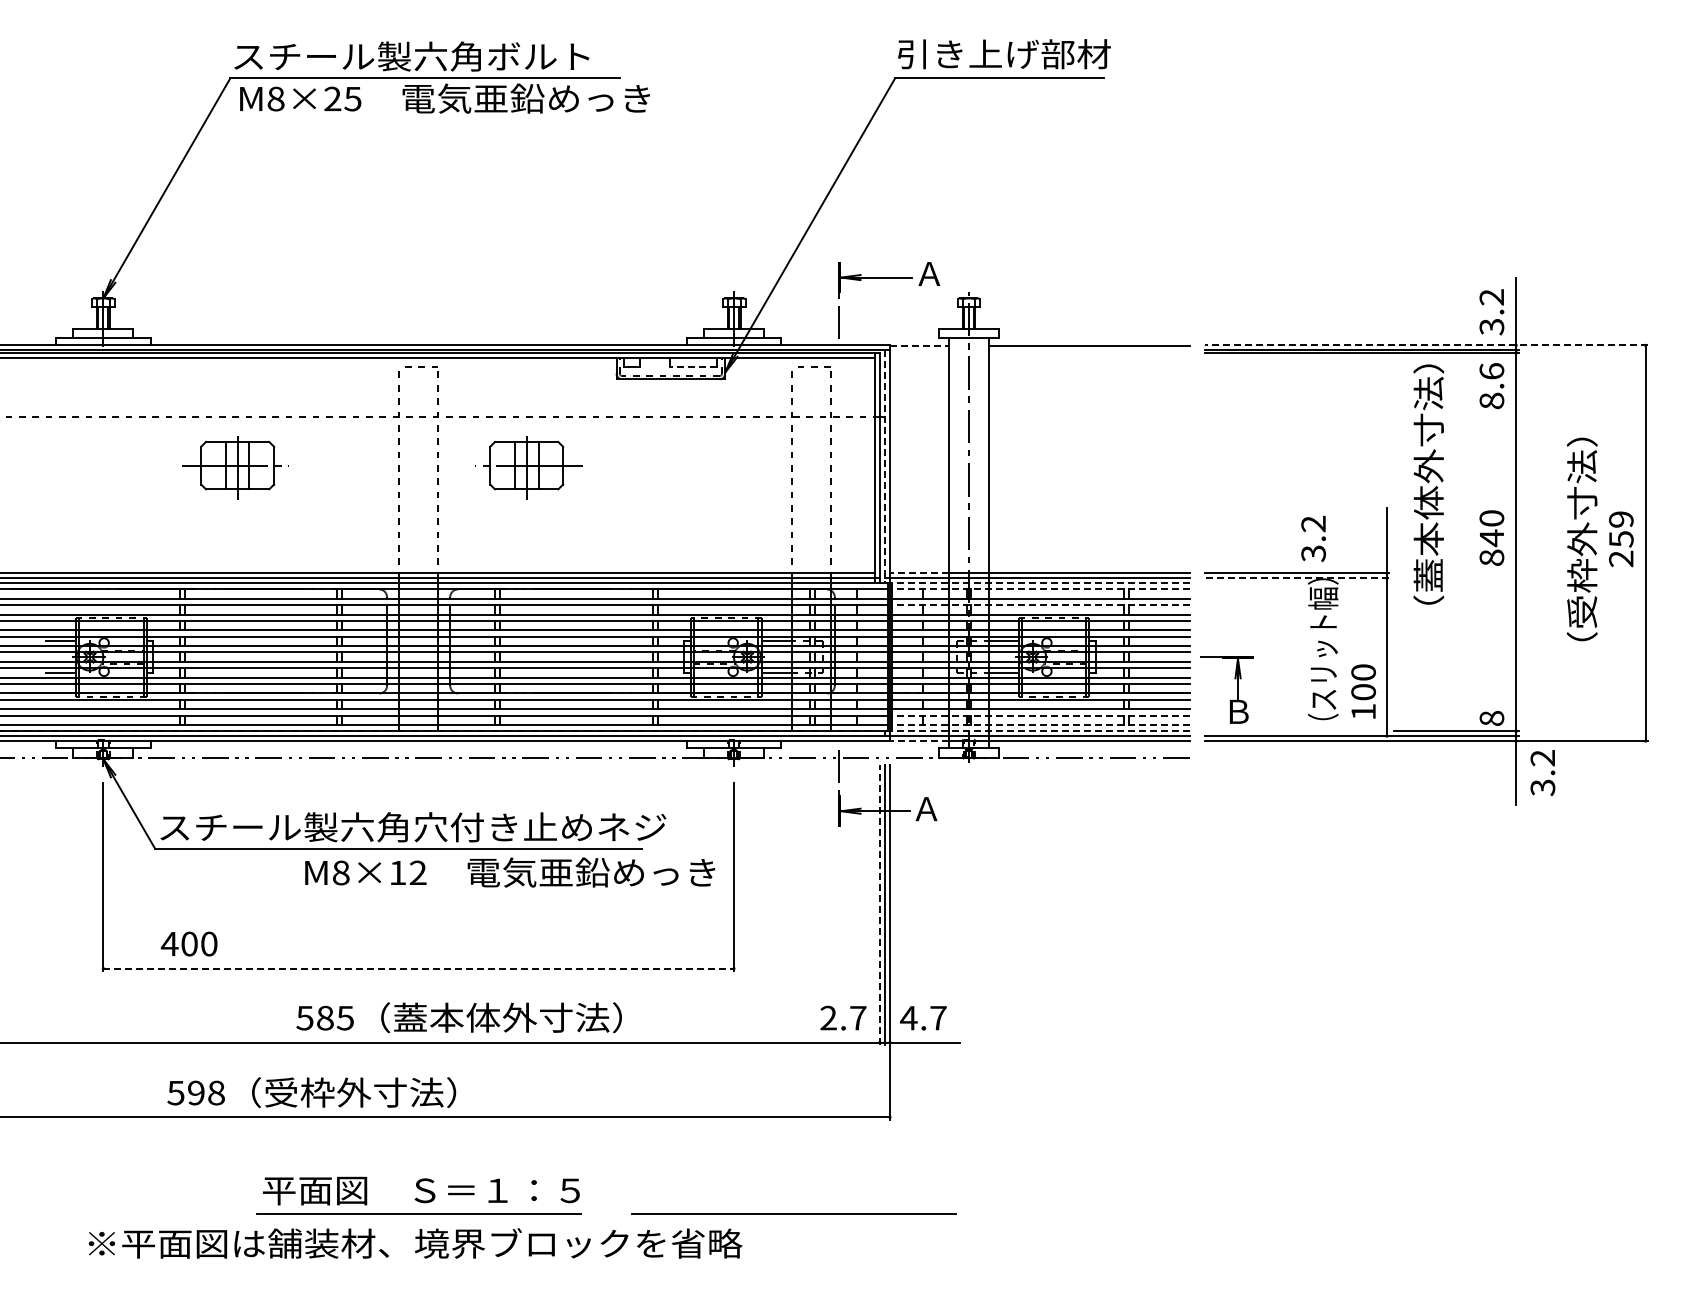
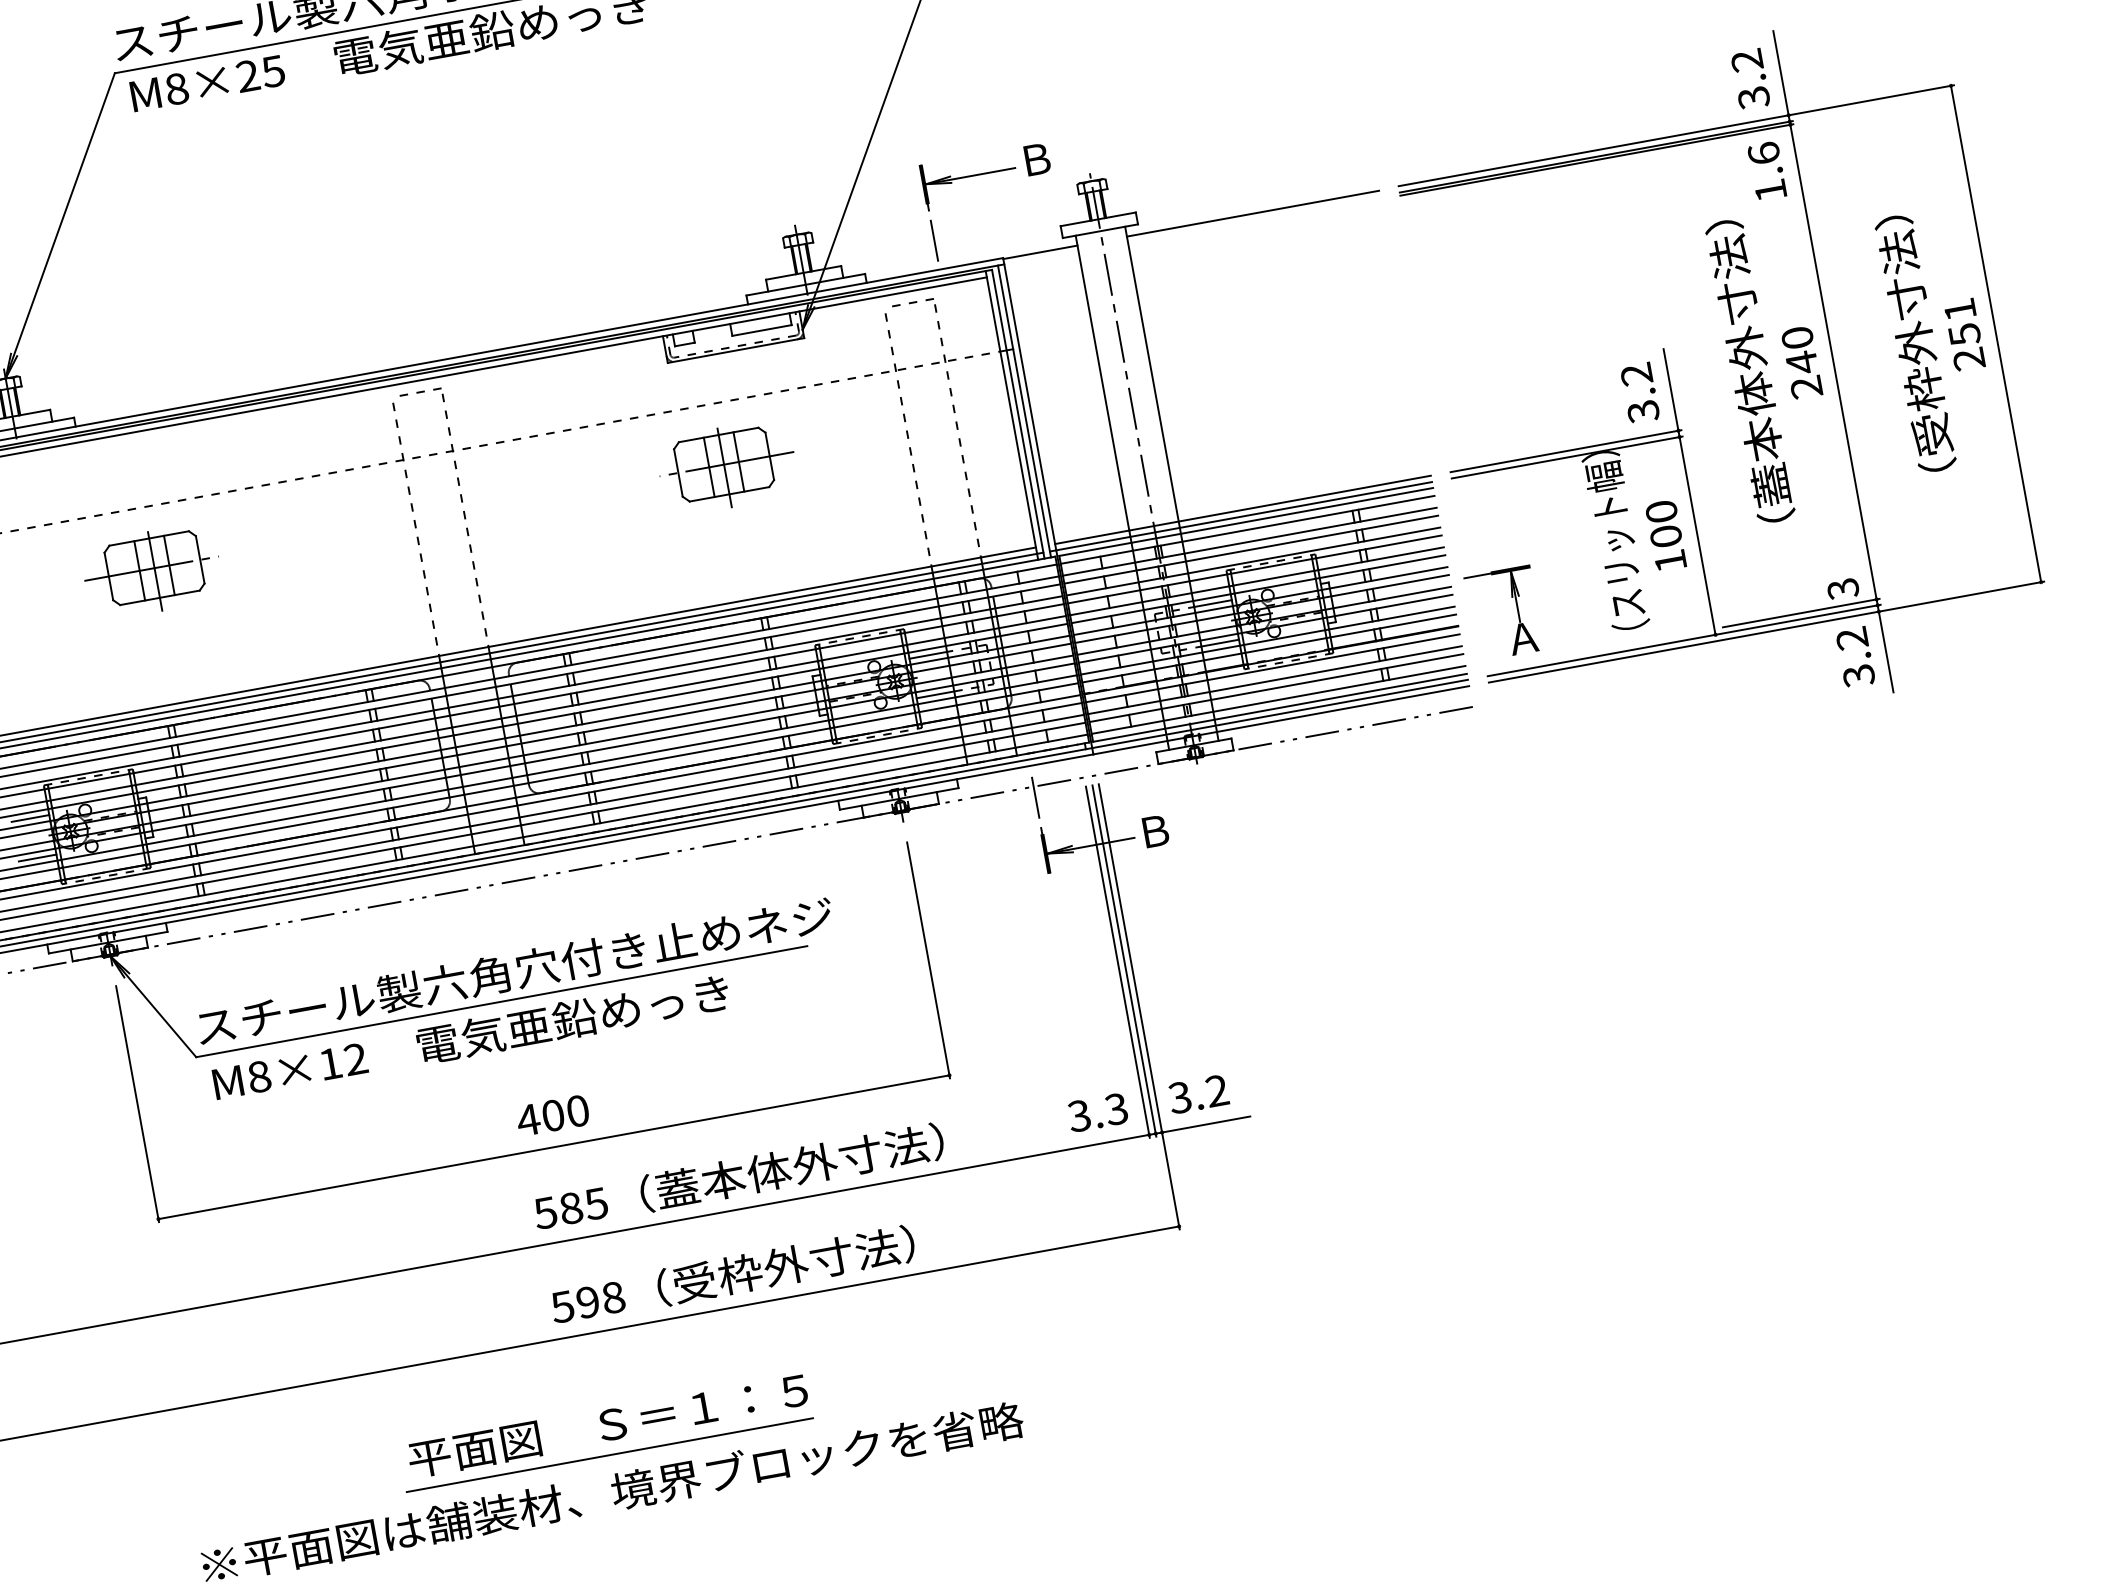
text: (929, 274) -> (1036, 160), Ａ -> Ｂ
line: (1426, 345) -> (1676, 135), dashed -> solid
line: (919, 346) -> (1040, 252), dashed -> solid
line: (693, 367) -> (761, 330), dashed -> solid
text: (1491, 400) -> (1770, 190), 8.6 -> 1.6
part: (235, 467) -> (152, 570), moved
part: (528, 467) -> (726, 466), moved
line: (884, 467) -> (1024, 412), dashed -> solid
text: (1428, 484) -> (1749, 371), moved
text: (1621, 519) -> (1960, 309), 259 -> 251
text: (1313, 539) -> (1640, 393), moved
text: (1491, 557) -> (1805, 387), 840 -> 240
line: (919, 573) -> (1092, 537), dashed -> solid
line: (1297, 578) -> (1567, 457), dashed -> solid
line: (1040, 583) -> (1246, 522), dashed -> solid
line: (1040, 589) -> (1247, 530), dashed -> solid
line: (1040, 605) -> (1251, 550), dashed -> solid
text: (1363, 691) -> (1665, 535), moved
text: (1238, 711) -> (1523, 637), Ｂ -> Ａ
line: (1040, 715) -> (1276, 688), dashed -> solid
text: (1491, 718) -> (1842, 589), 8 -> 3
line: (1040, 725) -> (1278, 700), dashed -> solid
line: (1040, 731) -> (1279, 708), dashed -> solid
line: (919, 741) -> (1130, 748), dashed -> solid
text: (1542, 773) -> (1855, 657), moved
text: (926, 809) -> (1154, 831), Ａ -> Ｂ
text: (510, 872) -> (471, 1037), moved
line: (879, 904) -> (1117, 961), dashed -> solid
text: (188, 943) -> (551, 1115), moved
line: (419, 968) -> (554, 1146), dashed -> solid
text: (458, 1017) -> (738, 1177), moved
text: (843, 1017) -> (1098, 1111), 2.7 -> 3.3
text: (922, 1017) -> (1197, 1093), 4.7 -> 3.2
text: (311, 1092) -> (732, 1275), moved
line: (793, 1213) -> (1079, 1369), removed

